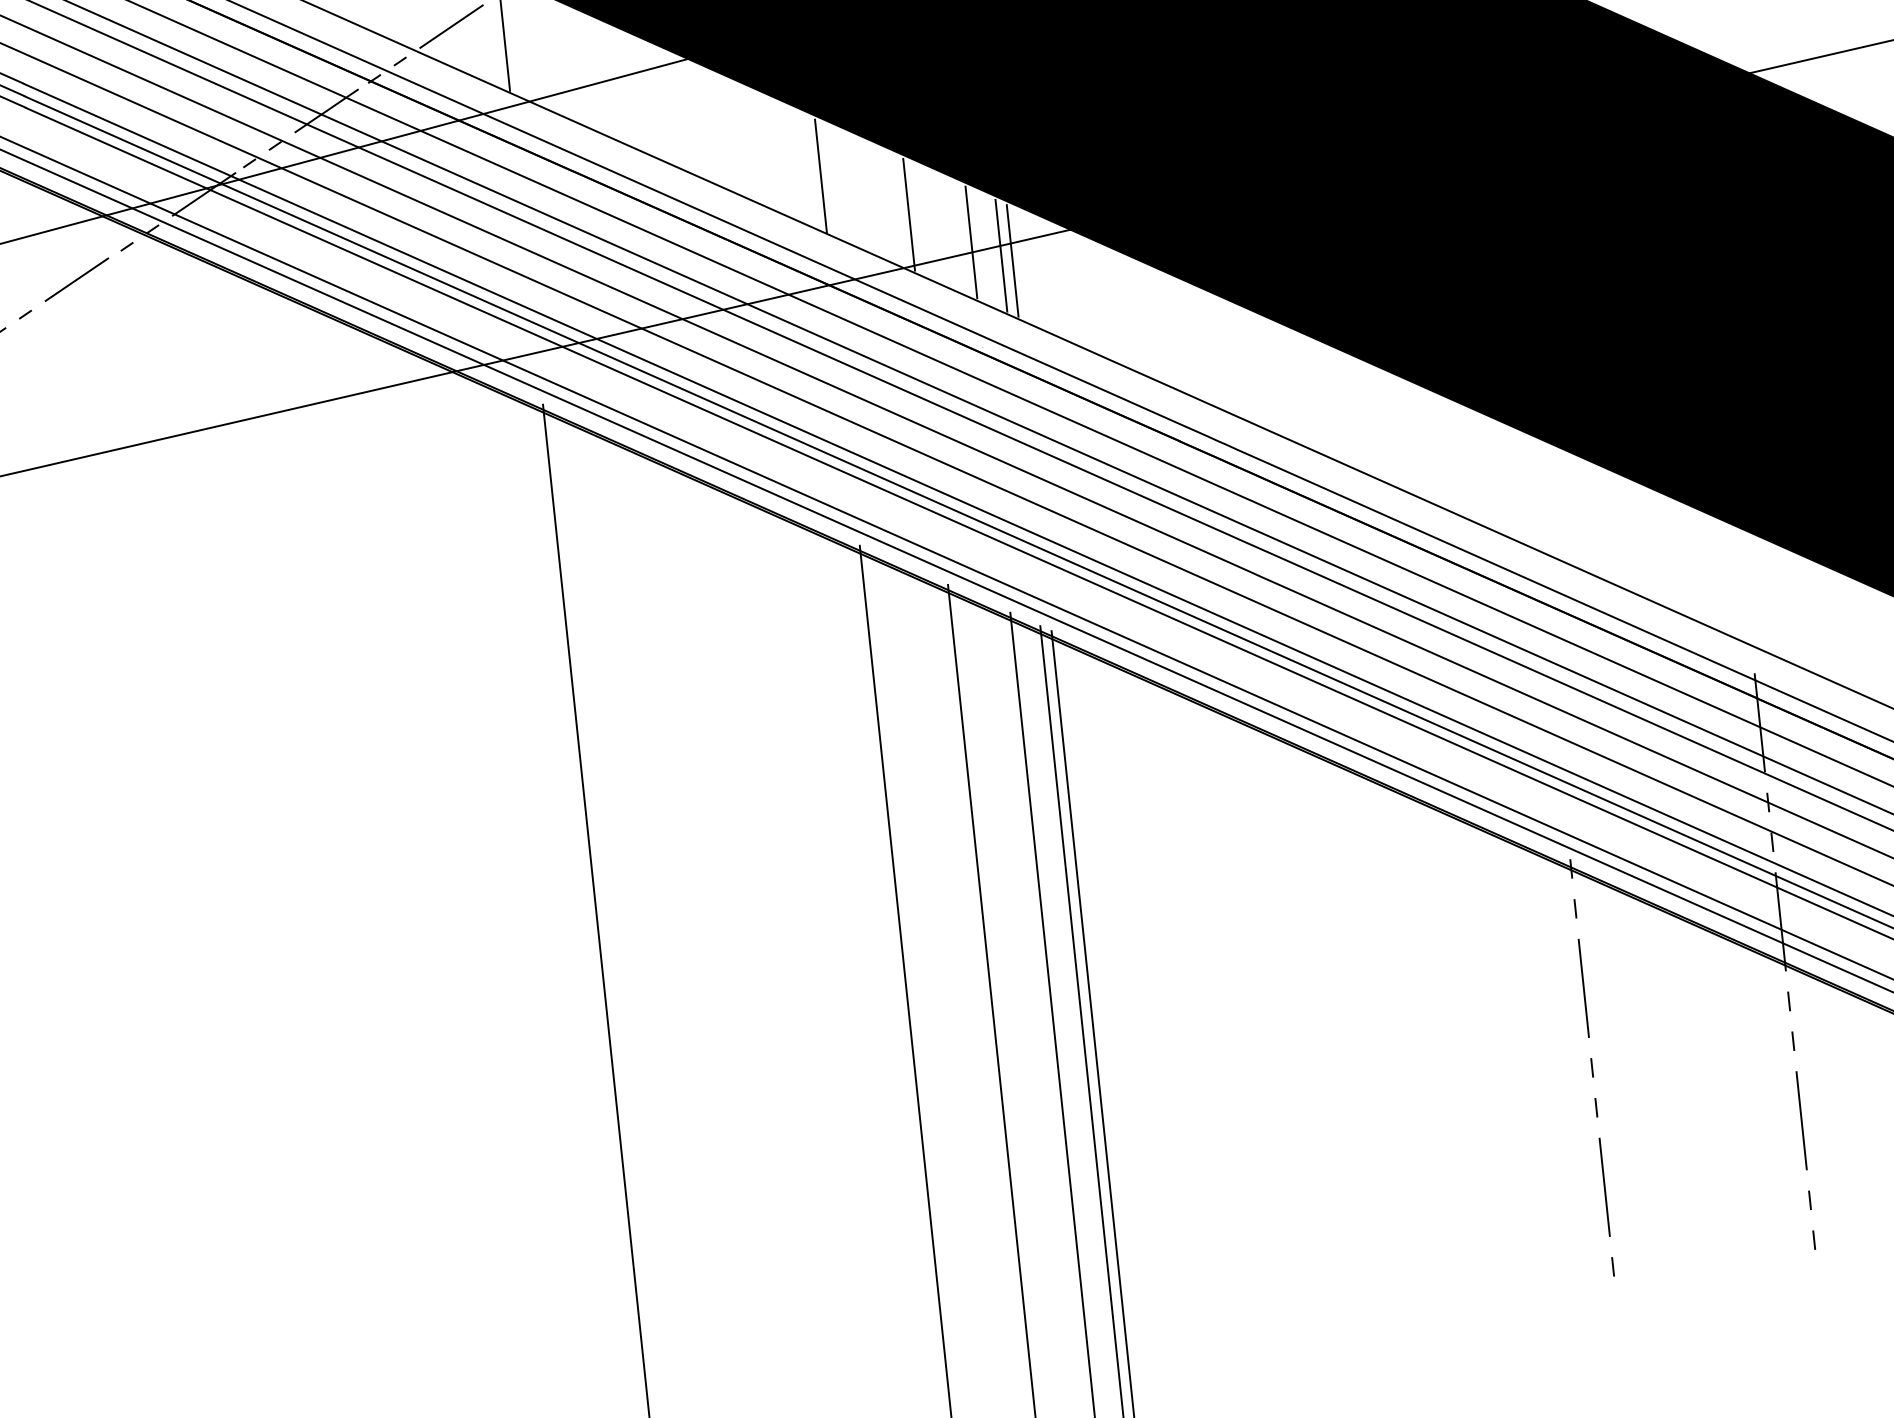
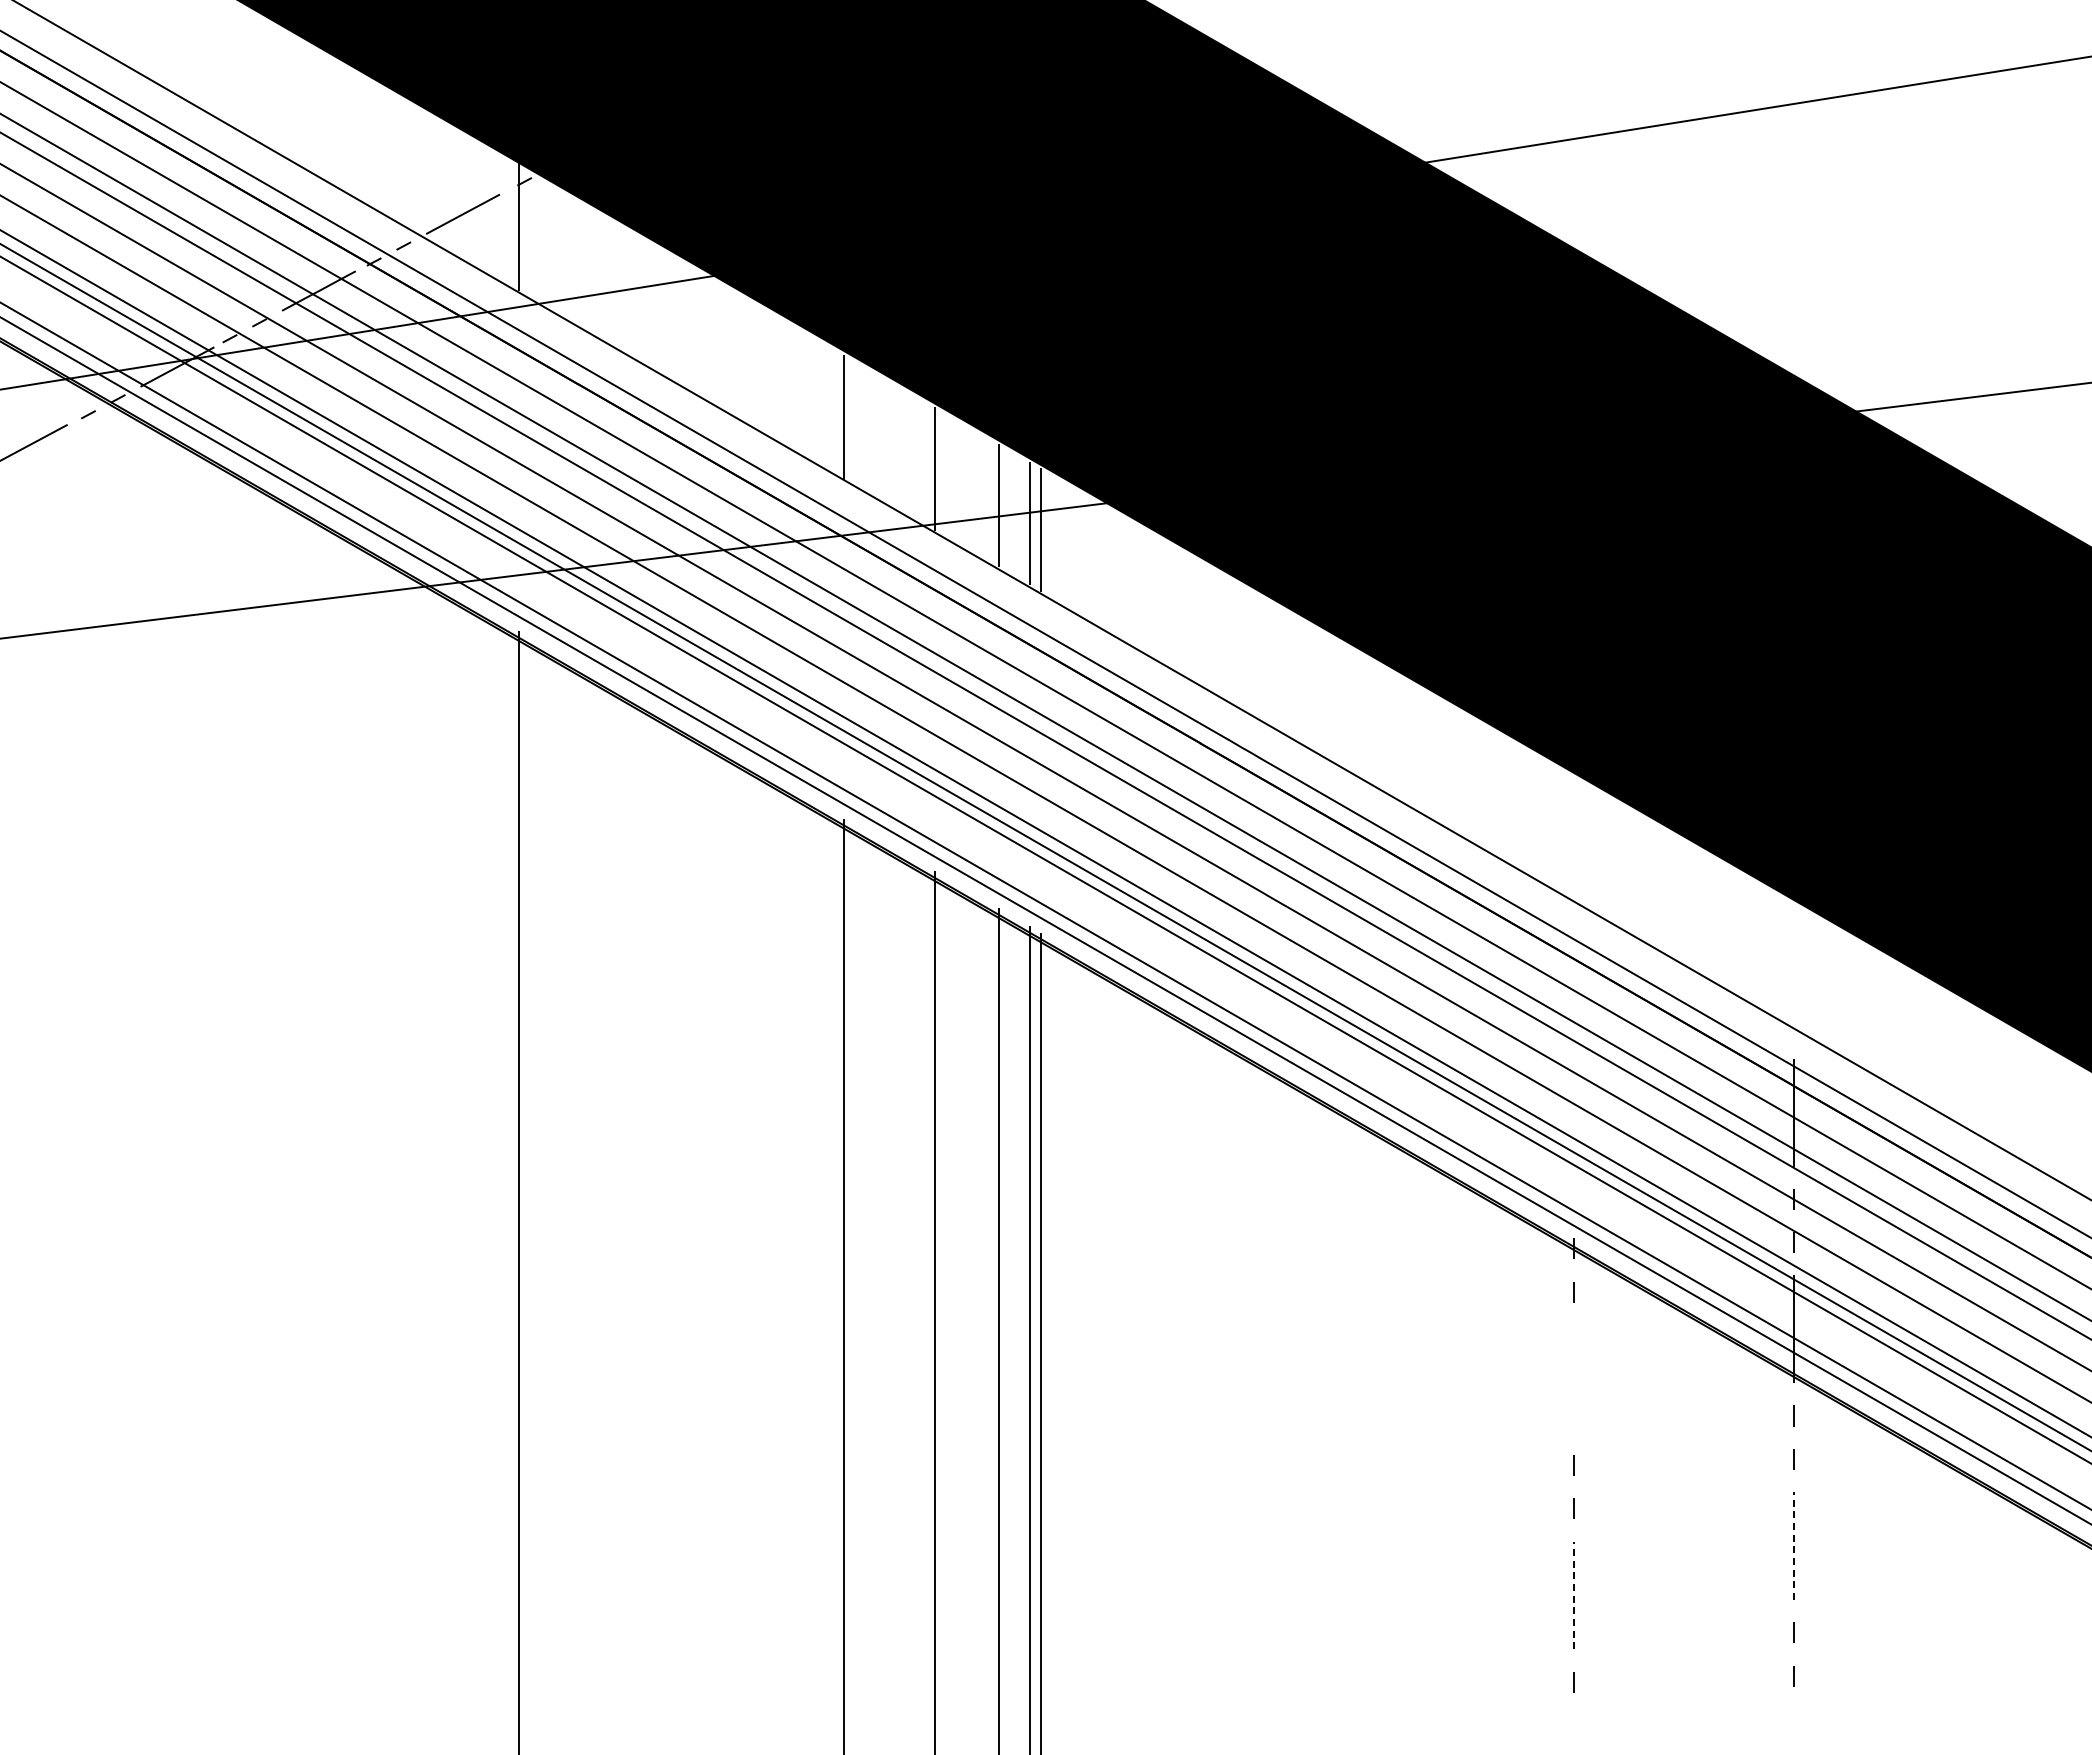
line: (1583, 988) -> (1573, 1378), removed
line: (1801, 1121) -> (1793, 1546), solid -> dashed
line: (1605, 1187) -> (1574, 1595), solid -> dashed

